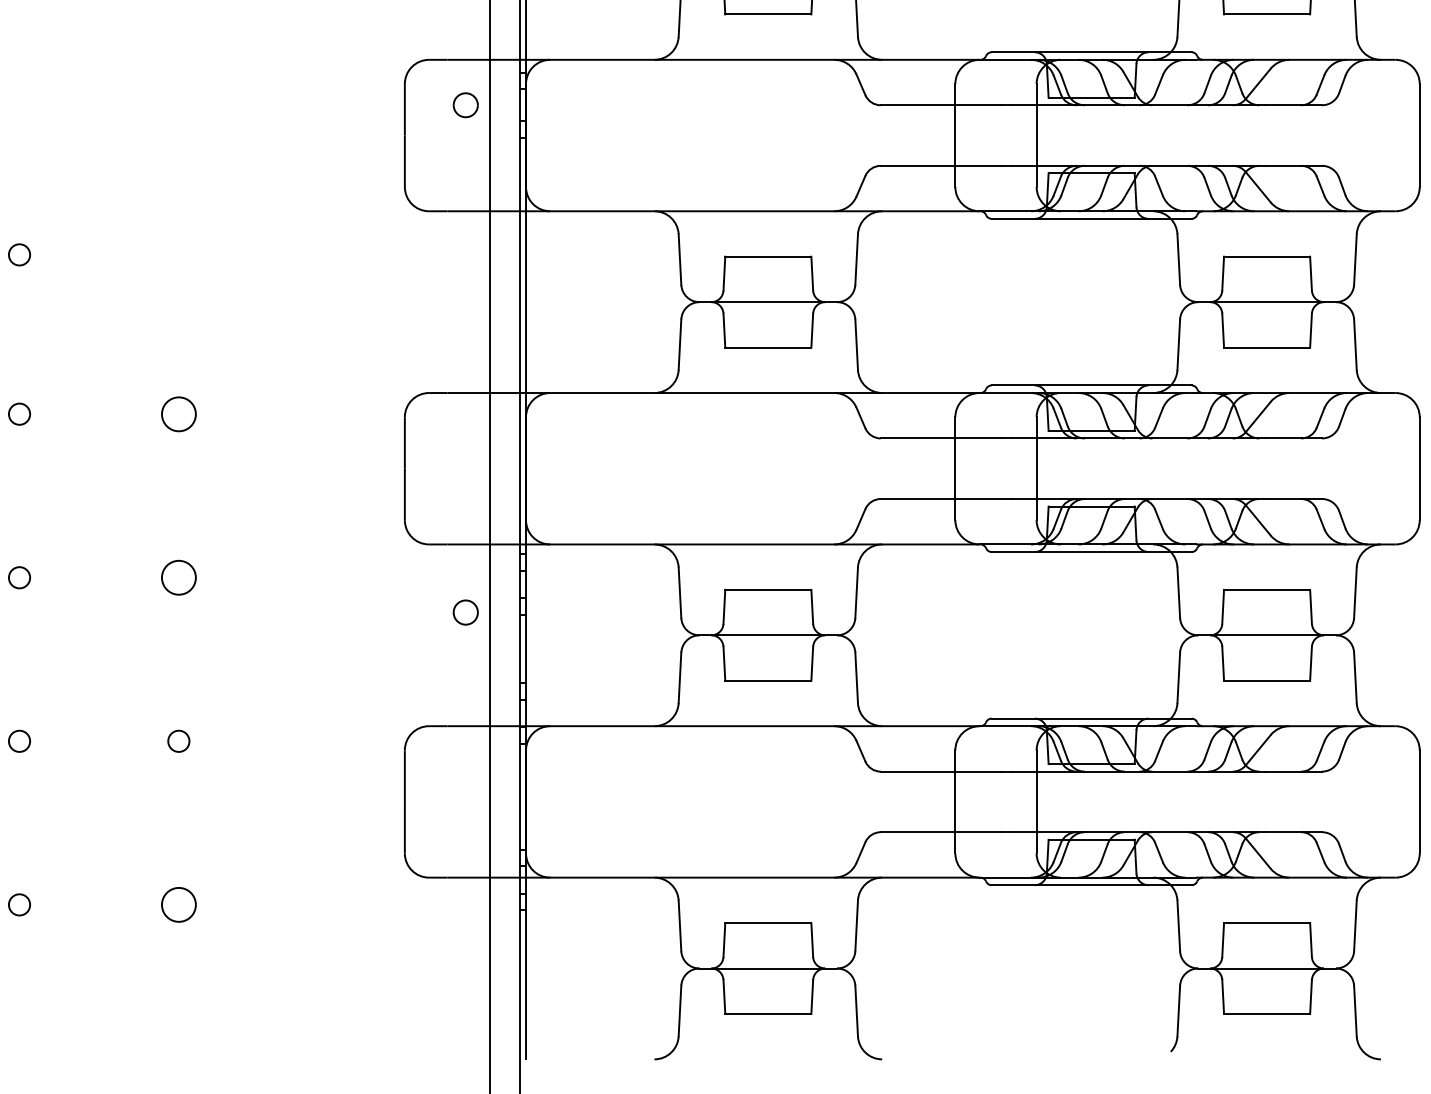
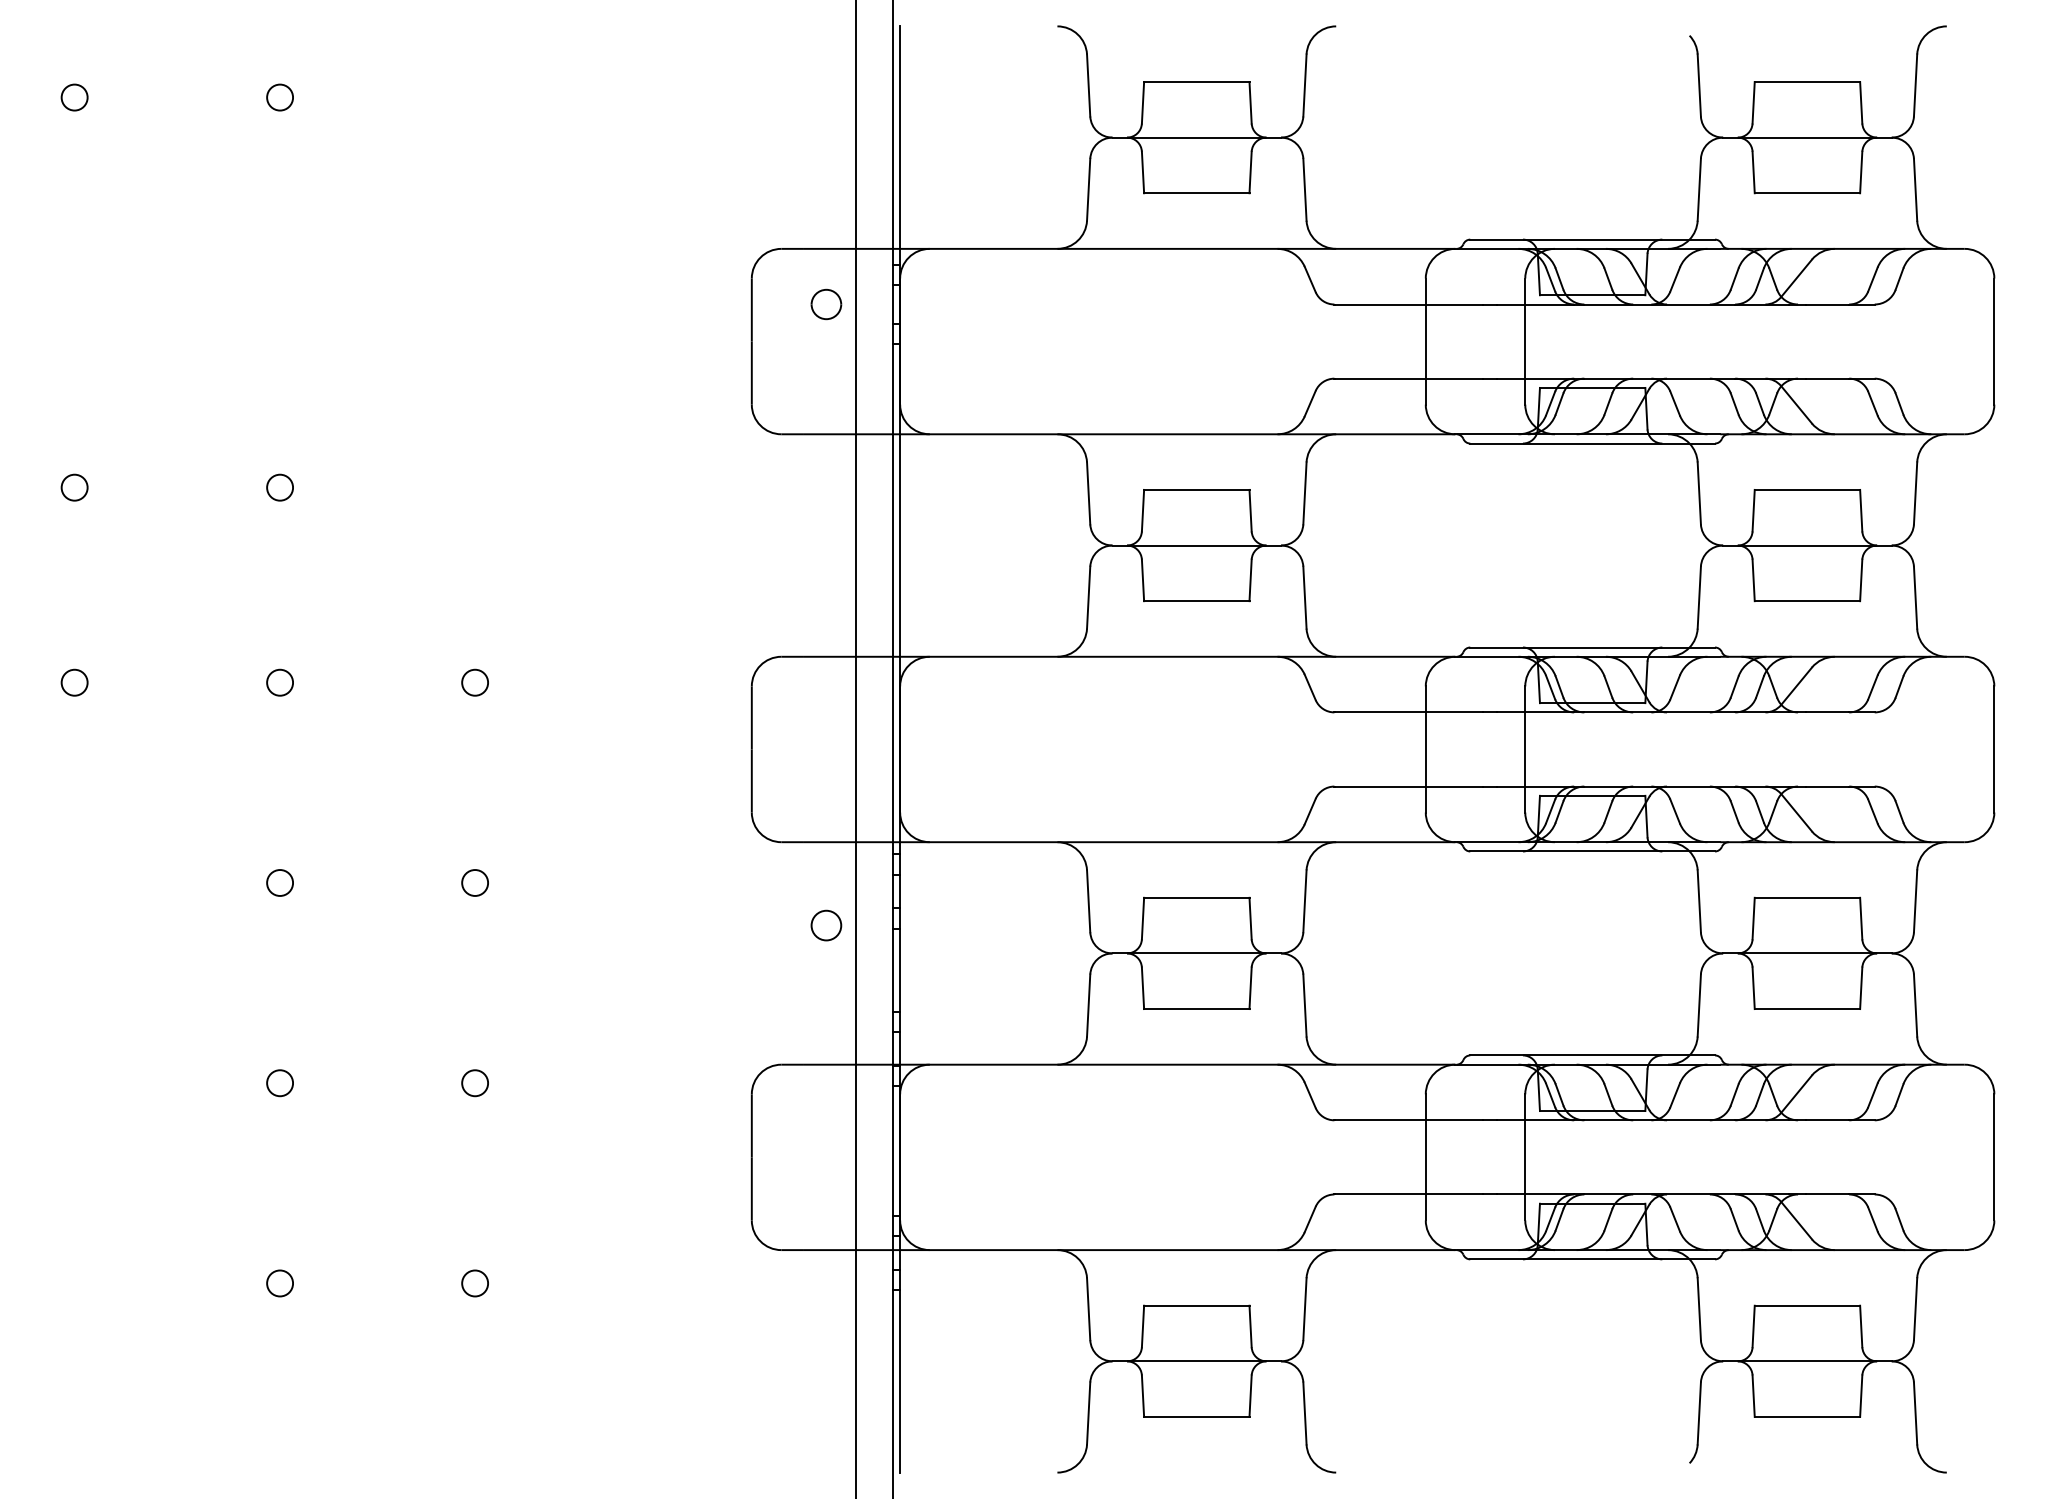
circle: (178, 414) -> (474, 682), size x0.62
circle: (178, 577) -> (474, 882), size x0.62
circle: (178, 904) -> (474, 1283), size x0.62

